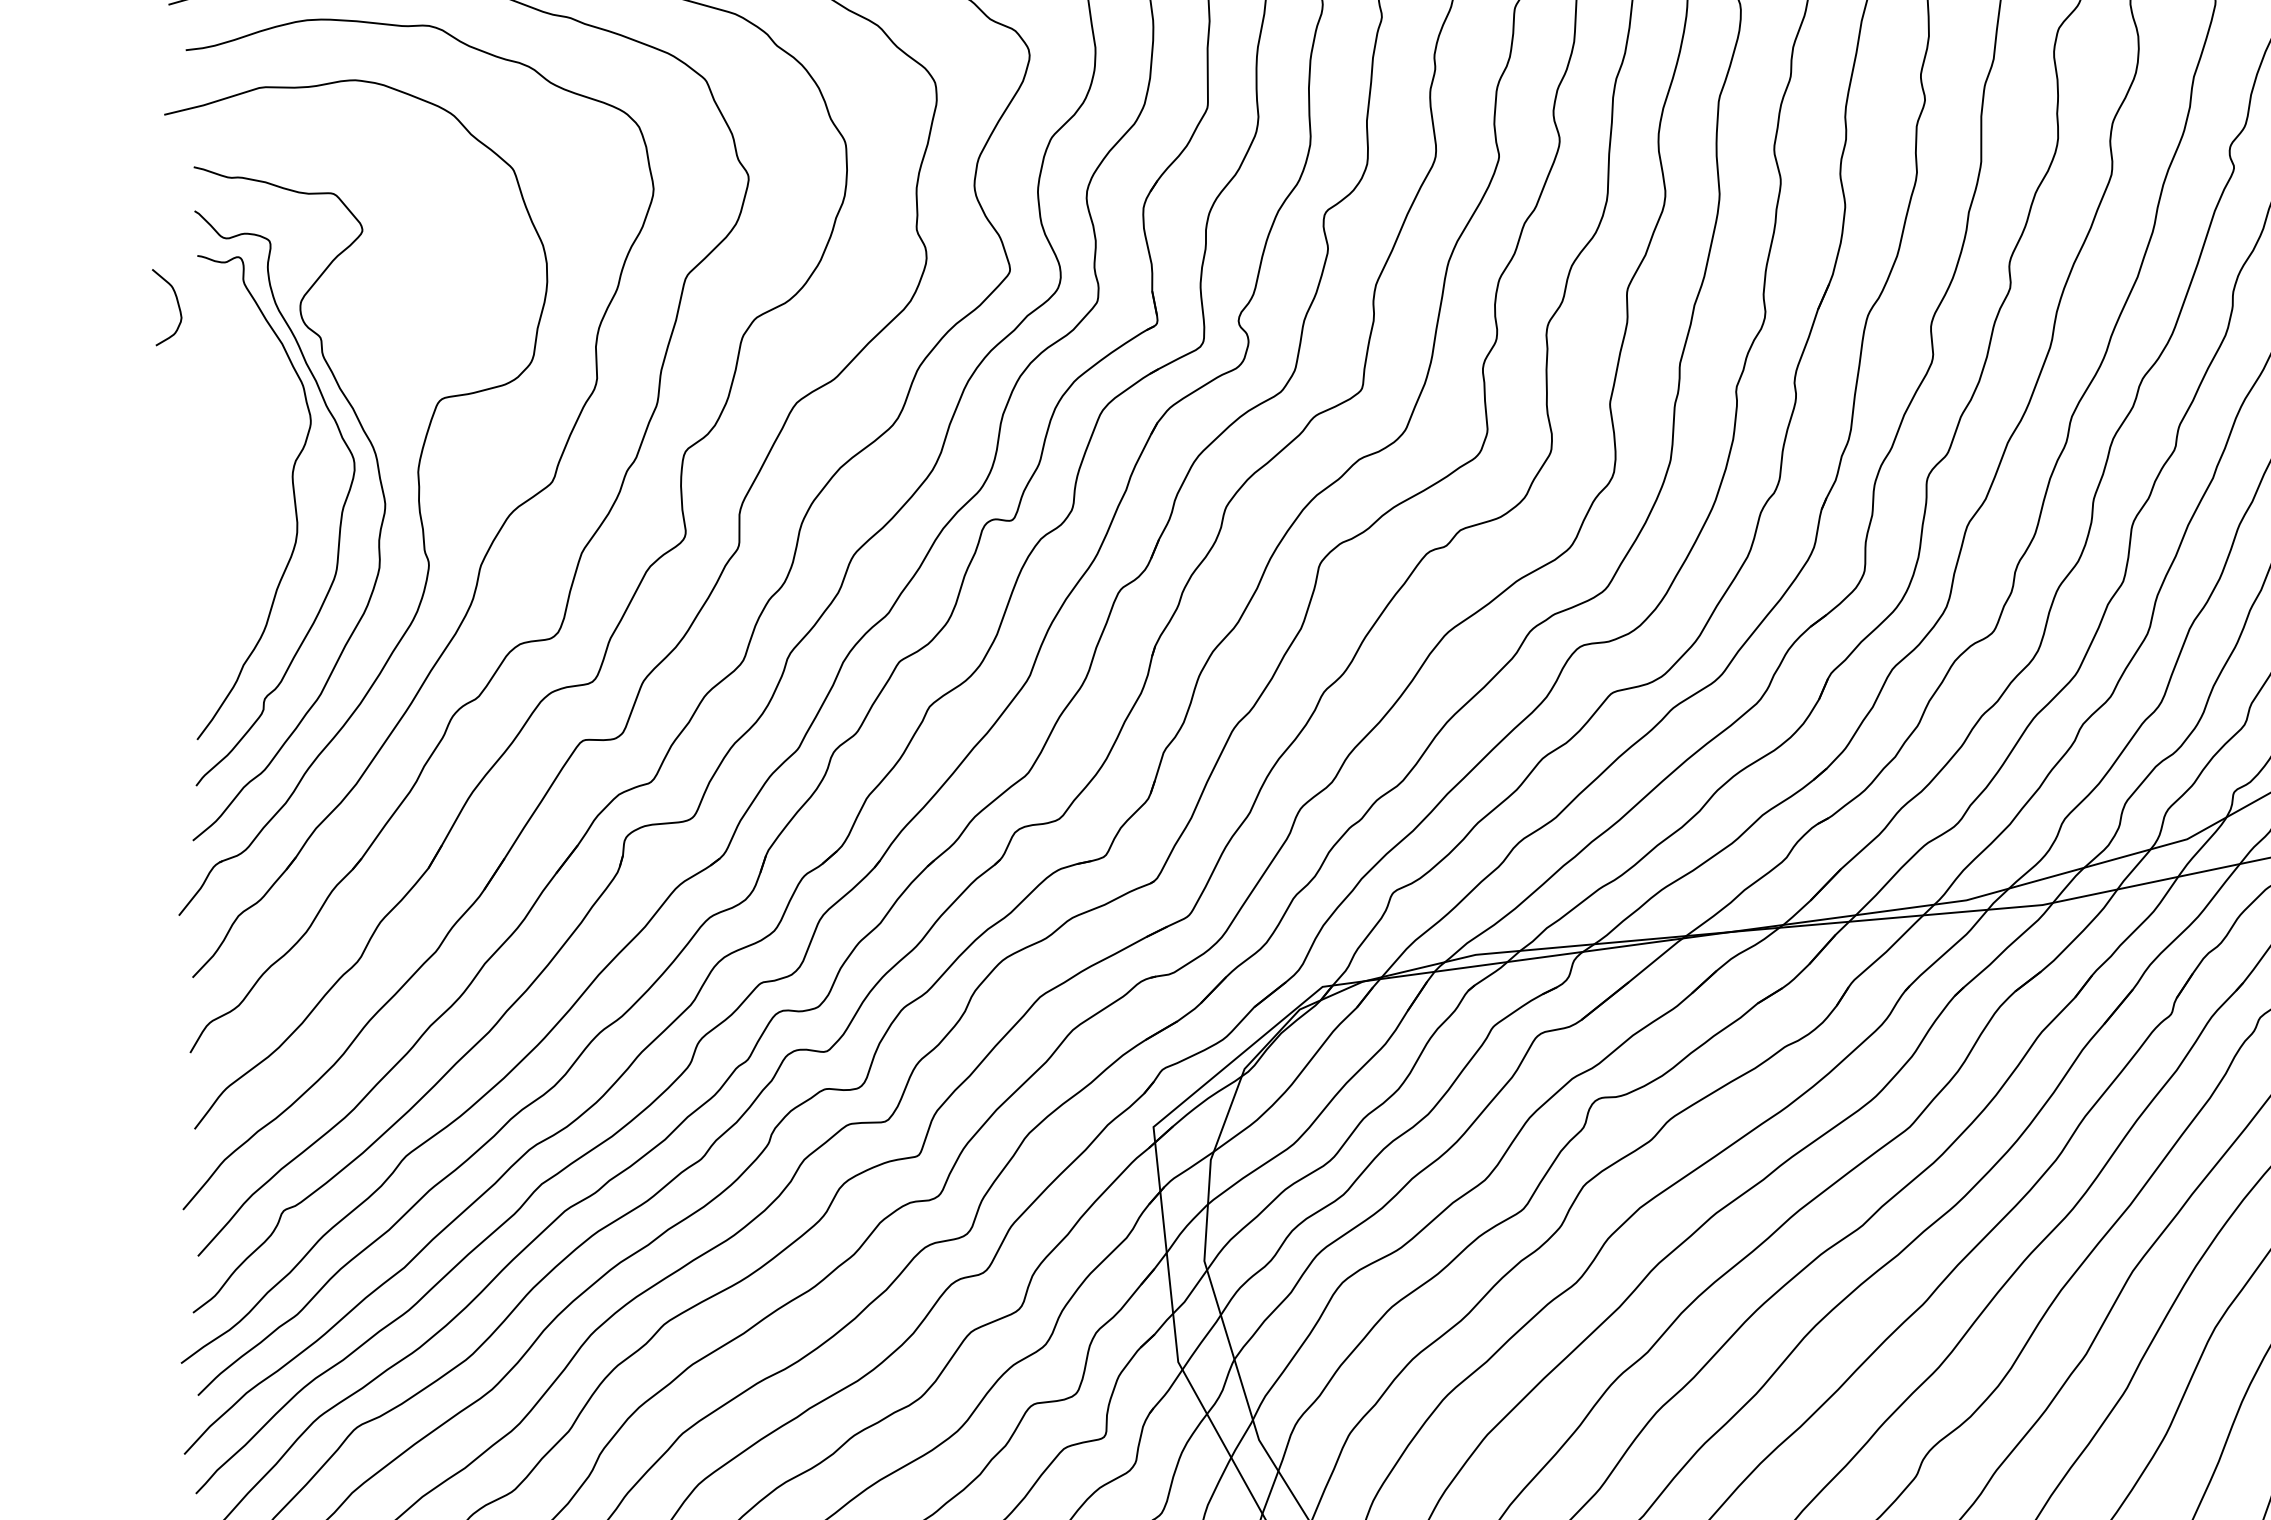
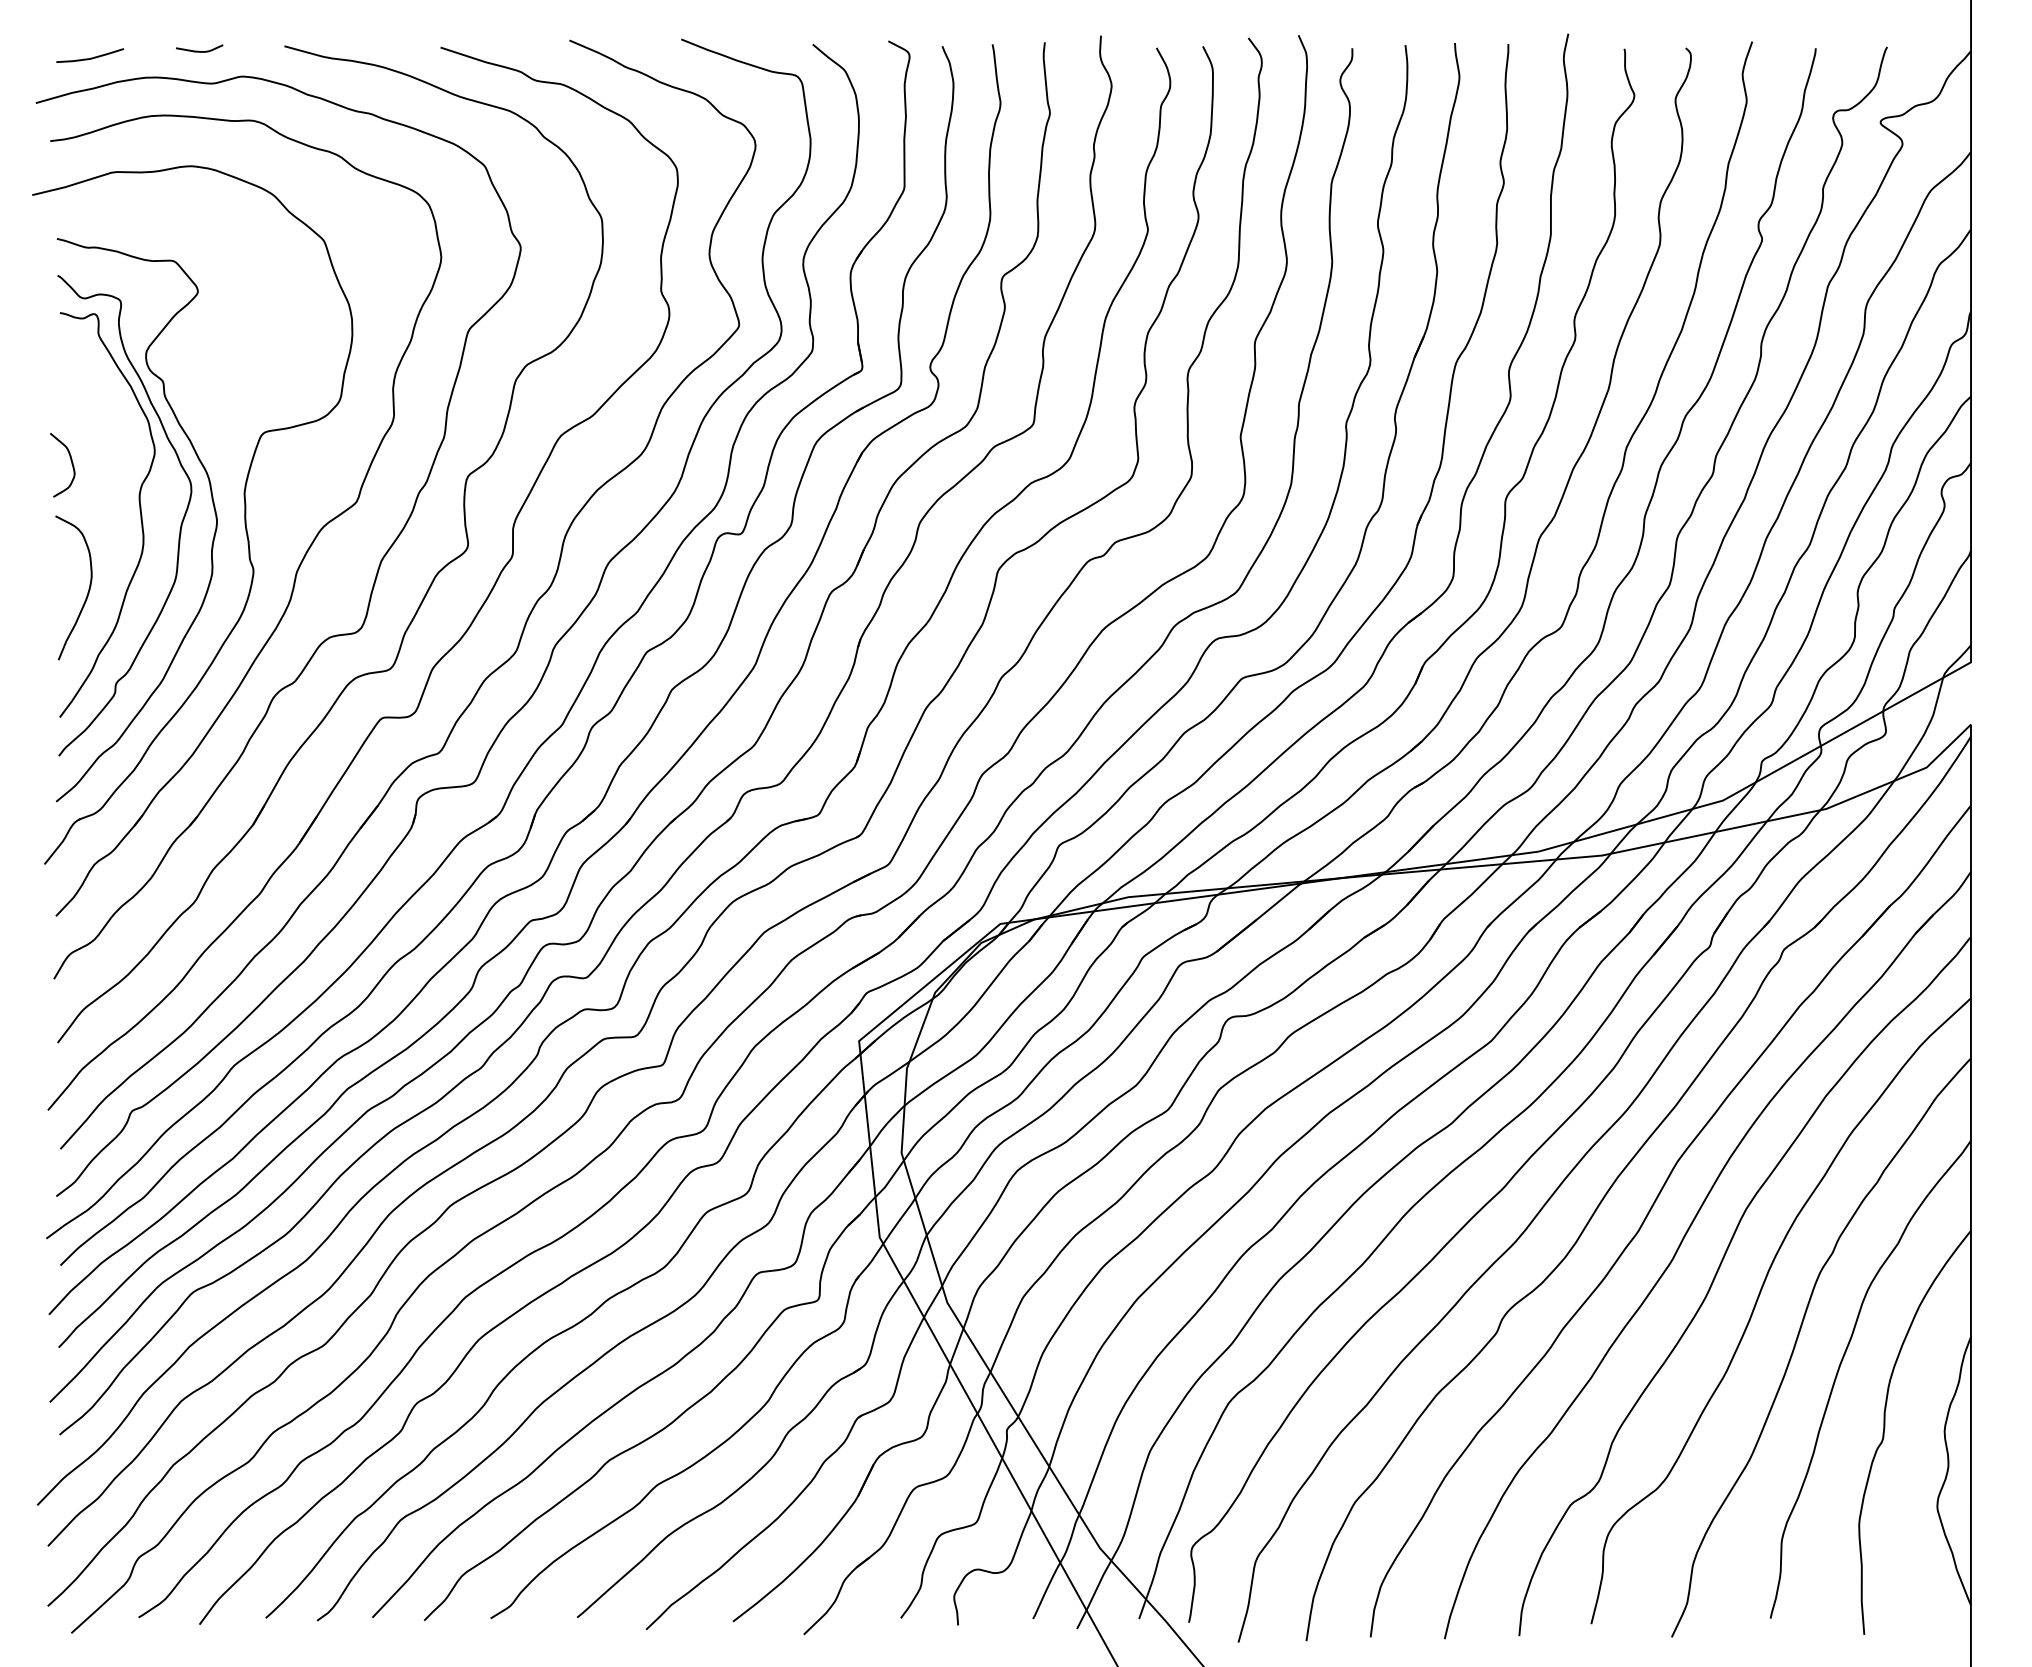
curve: (177, 306) -> (71, 464), moved
curve: (230, 590) -> (87, 592), added

